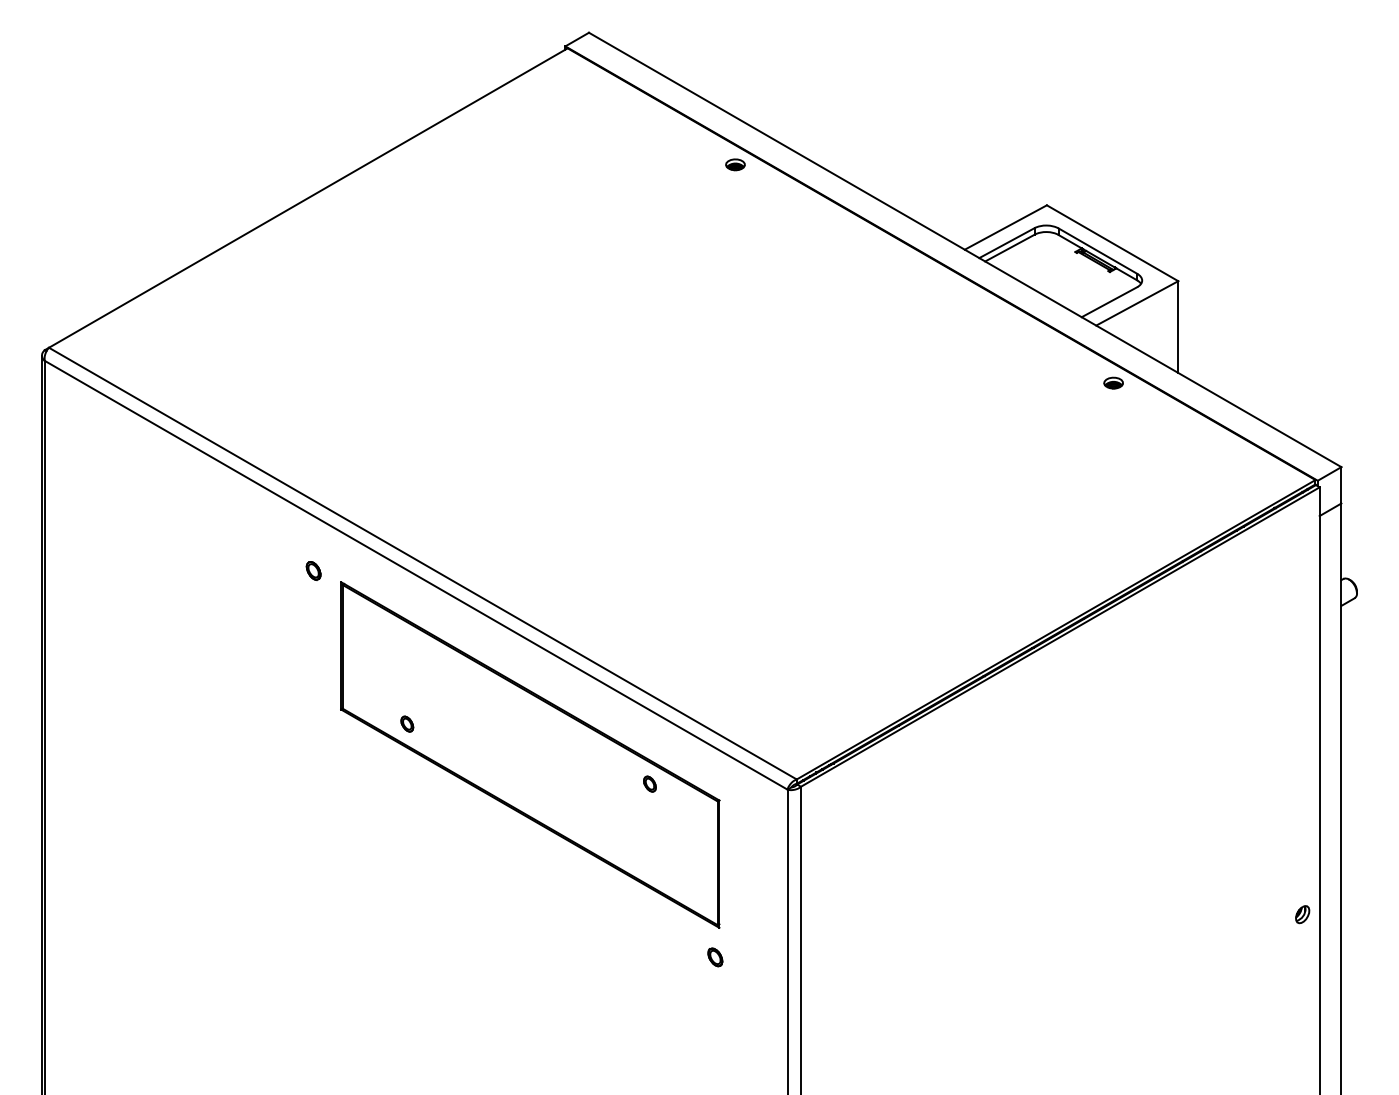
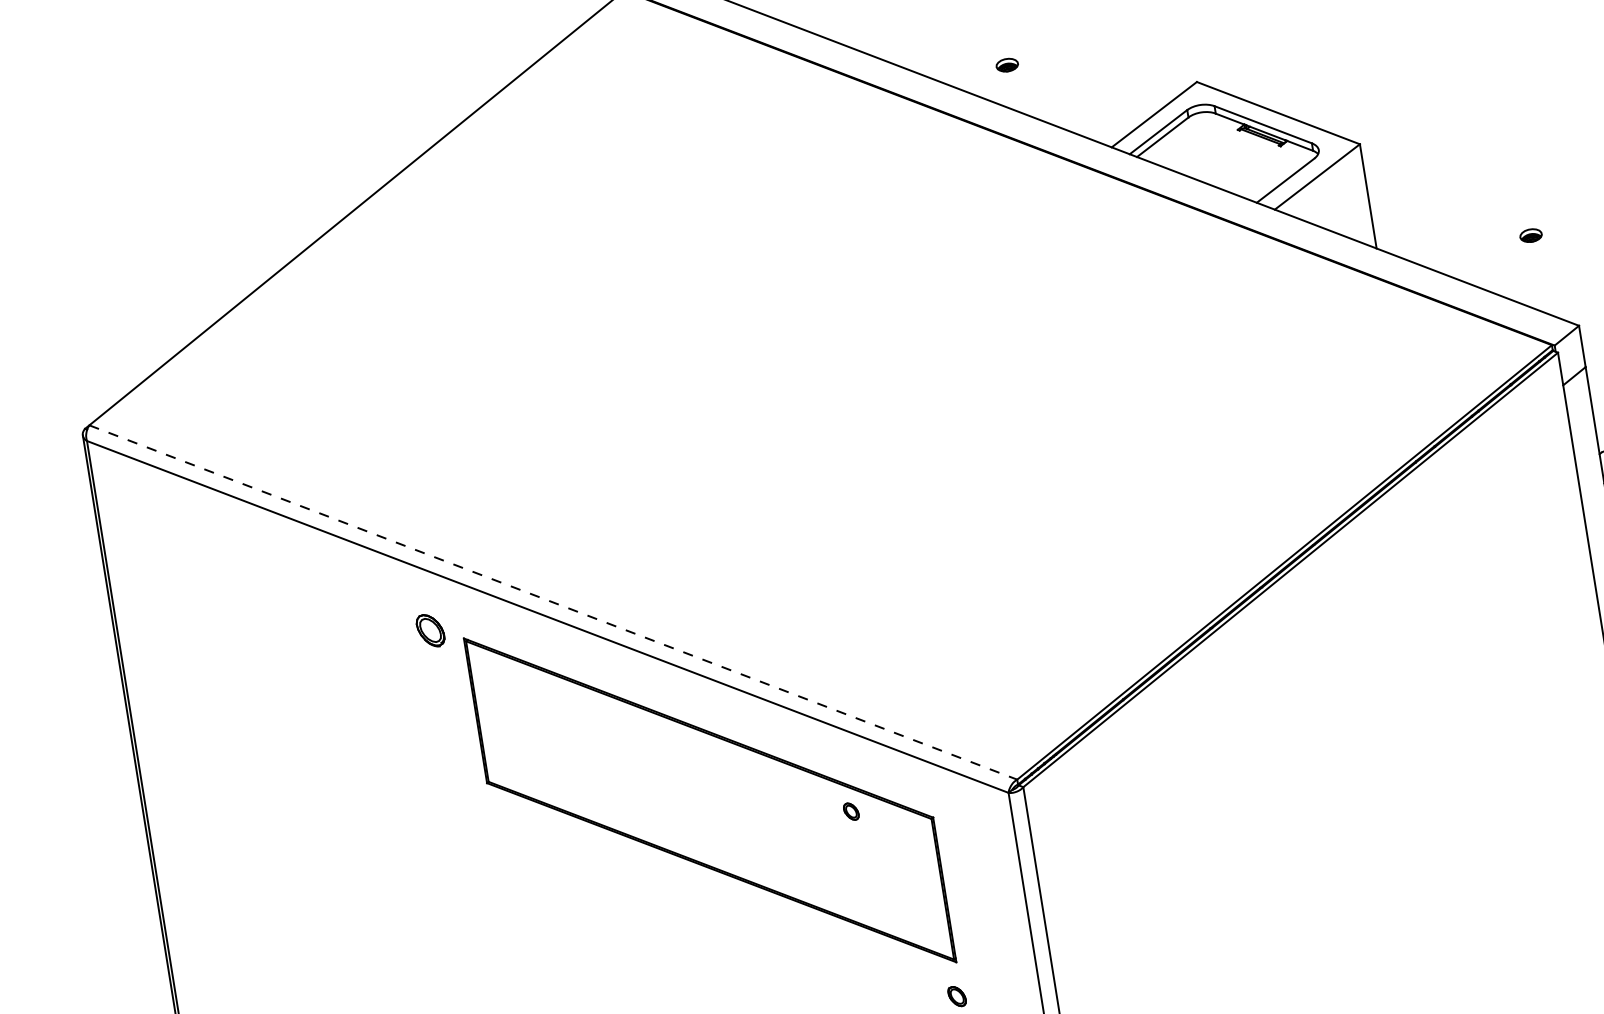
part: (735, 164) -> (1007, 64), moved
part: (1113, 382) -> (1530, 234), moved
line: (422, 563) -> (552, 602), solid -> dashed
part: (313, 570) -> (430, 630), size x1.6
part: (407, 723) -> (564, 786), removed

